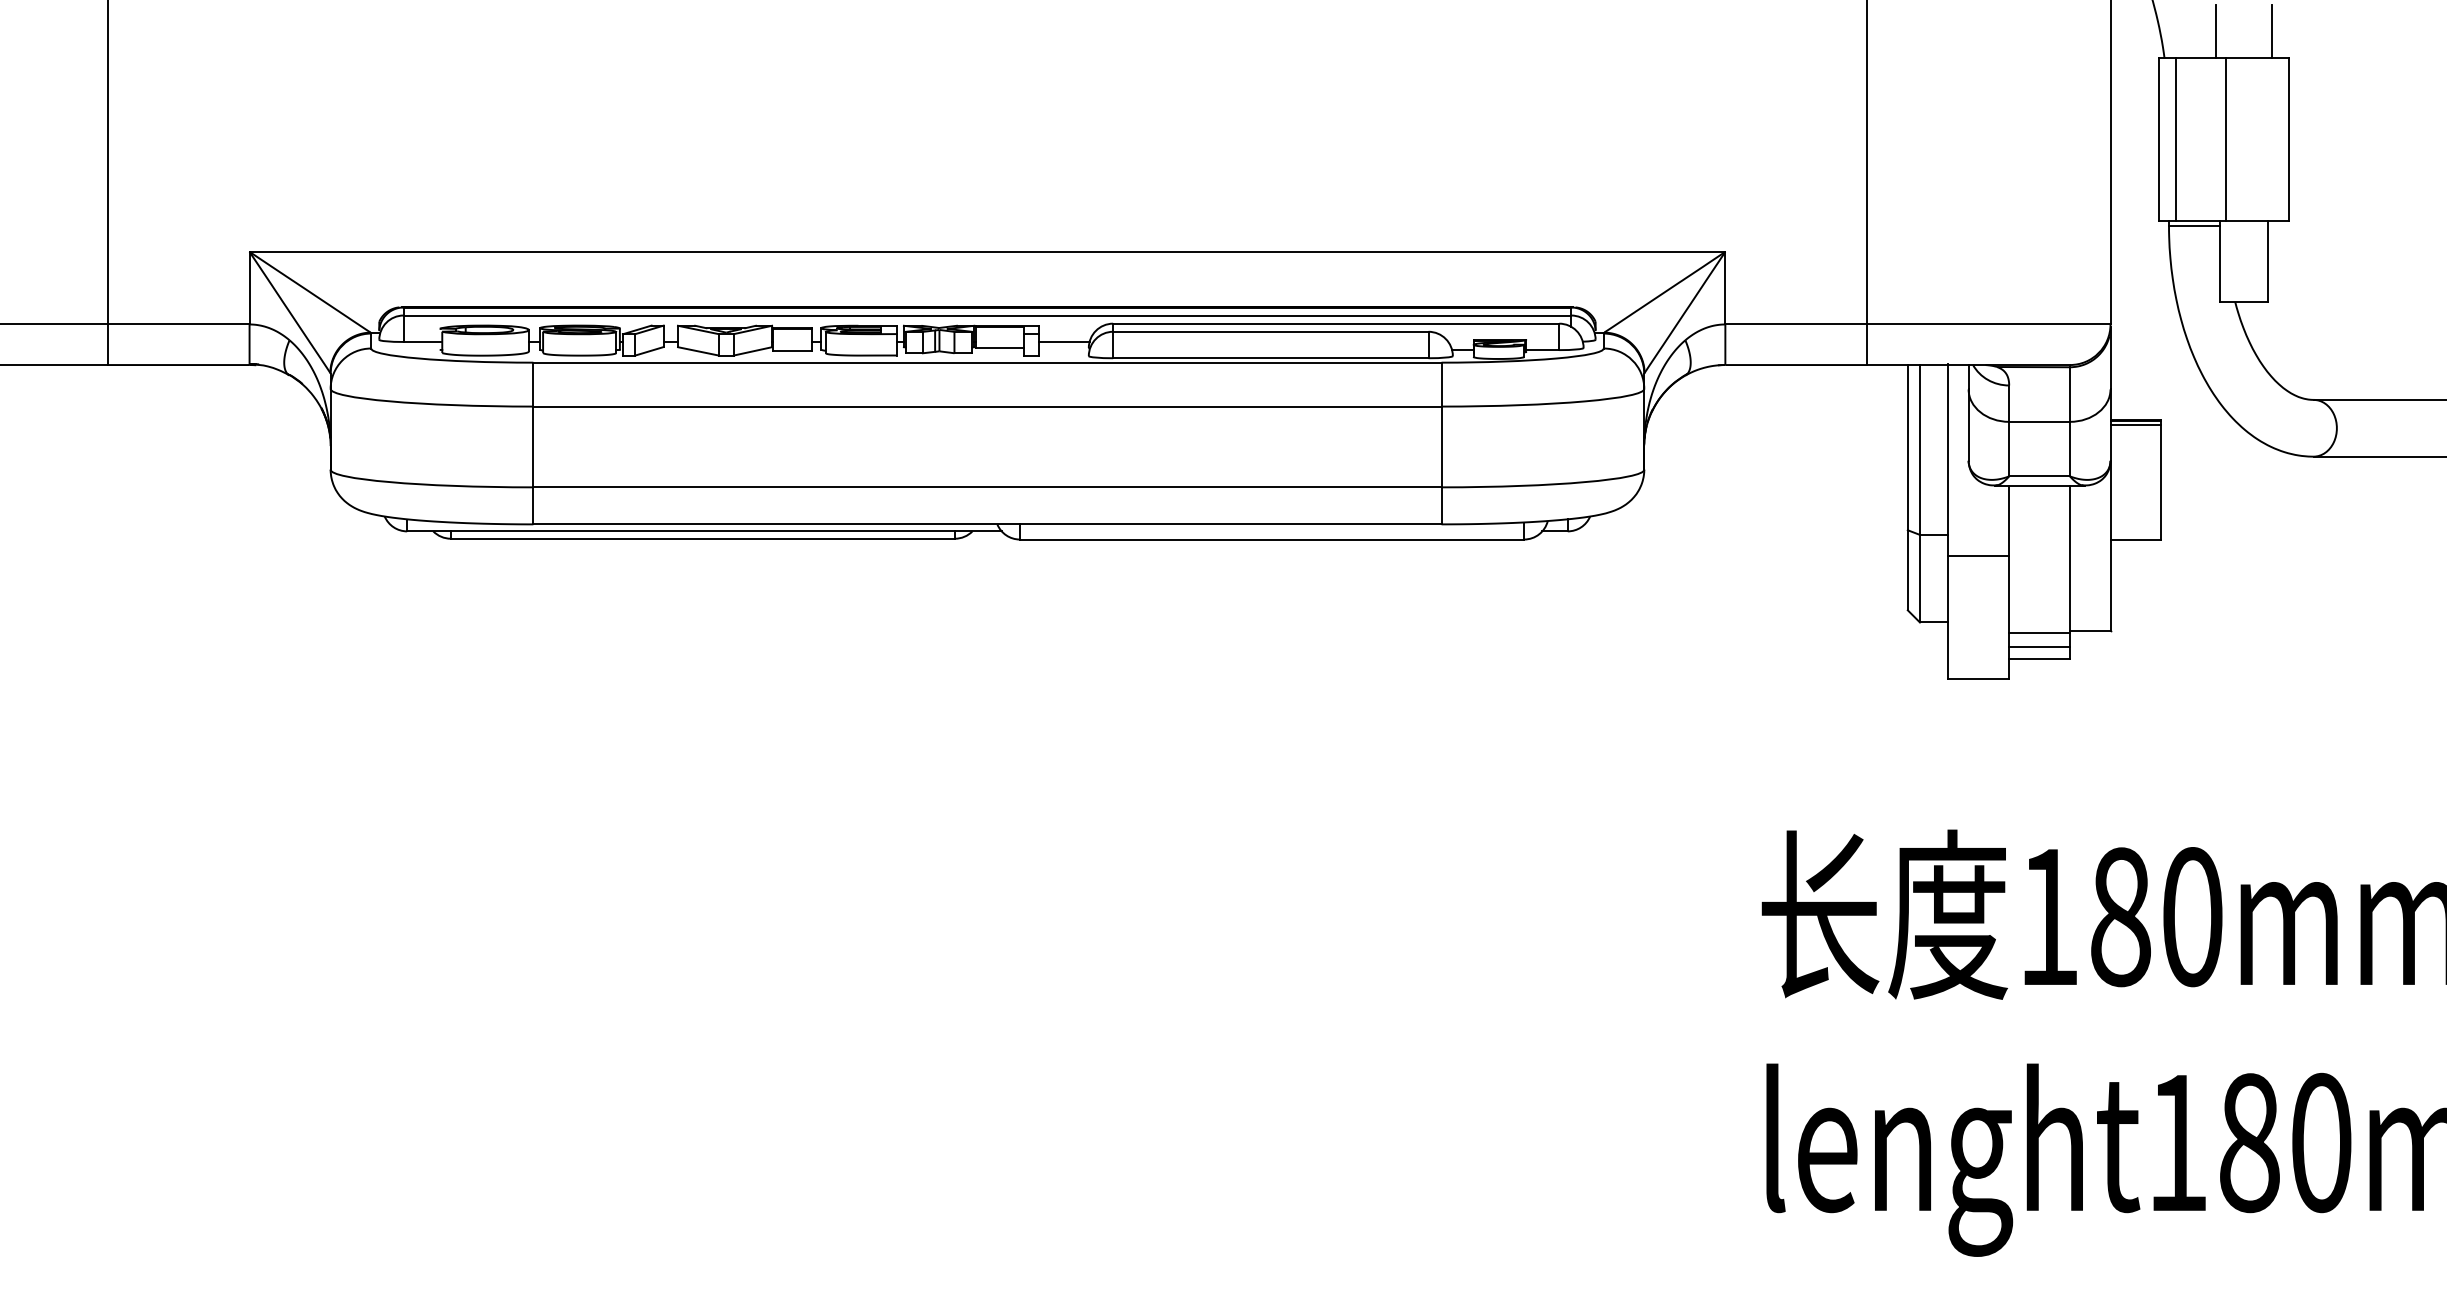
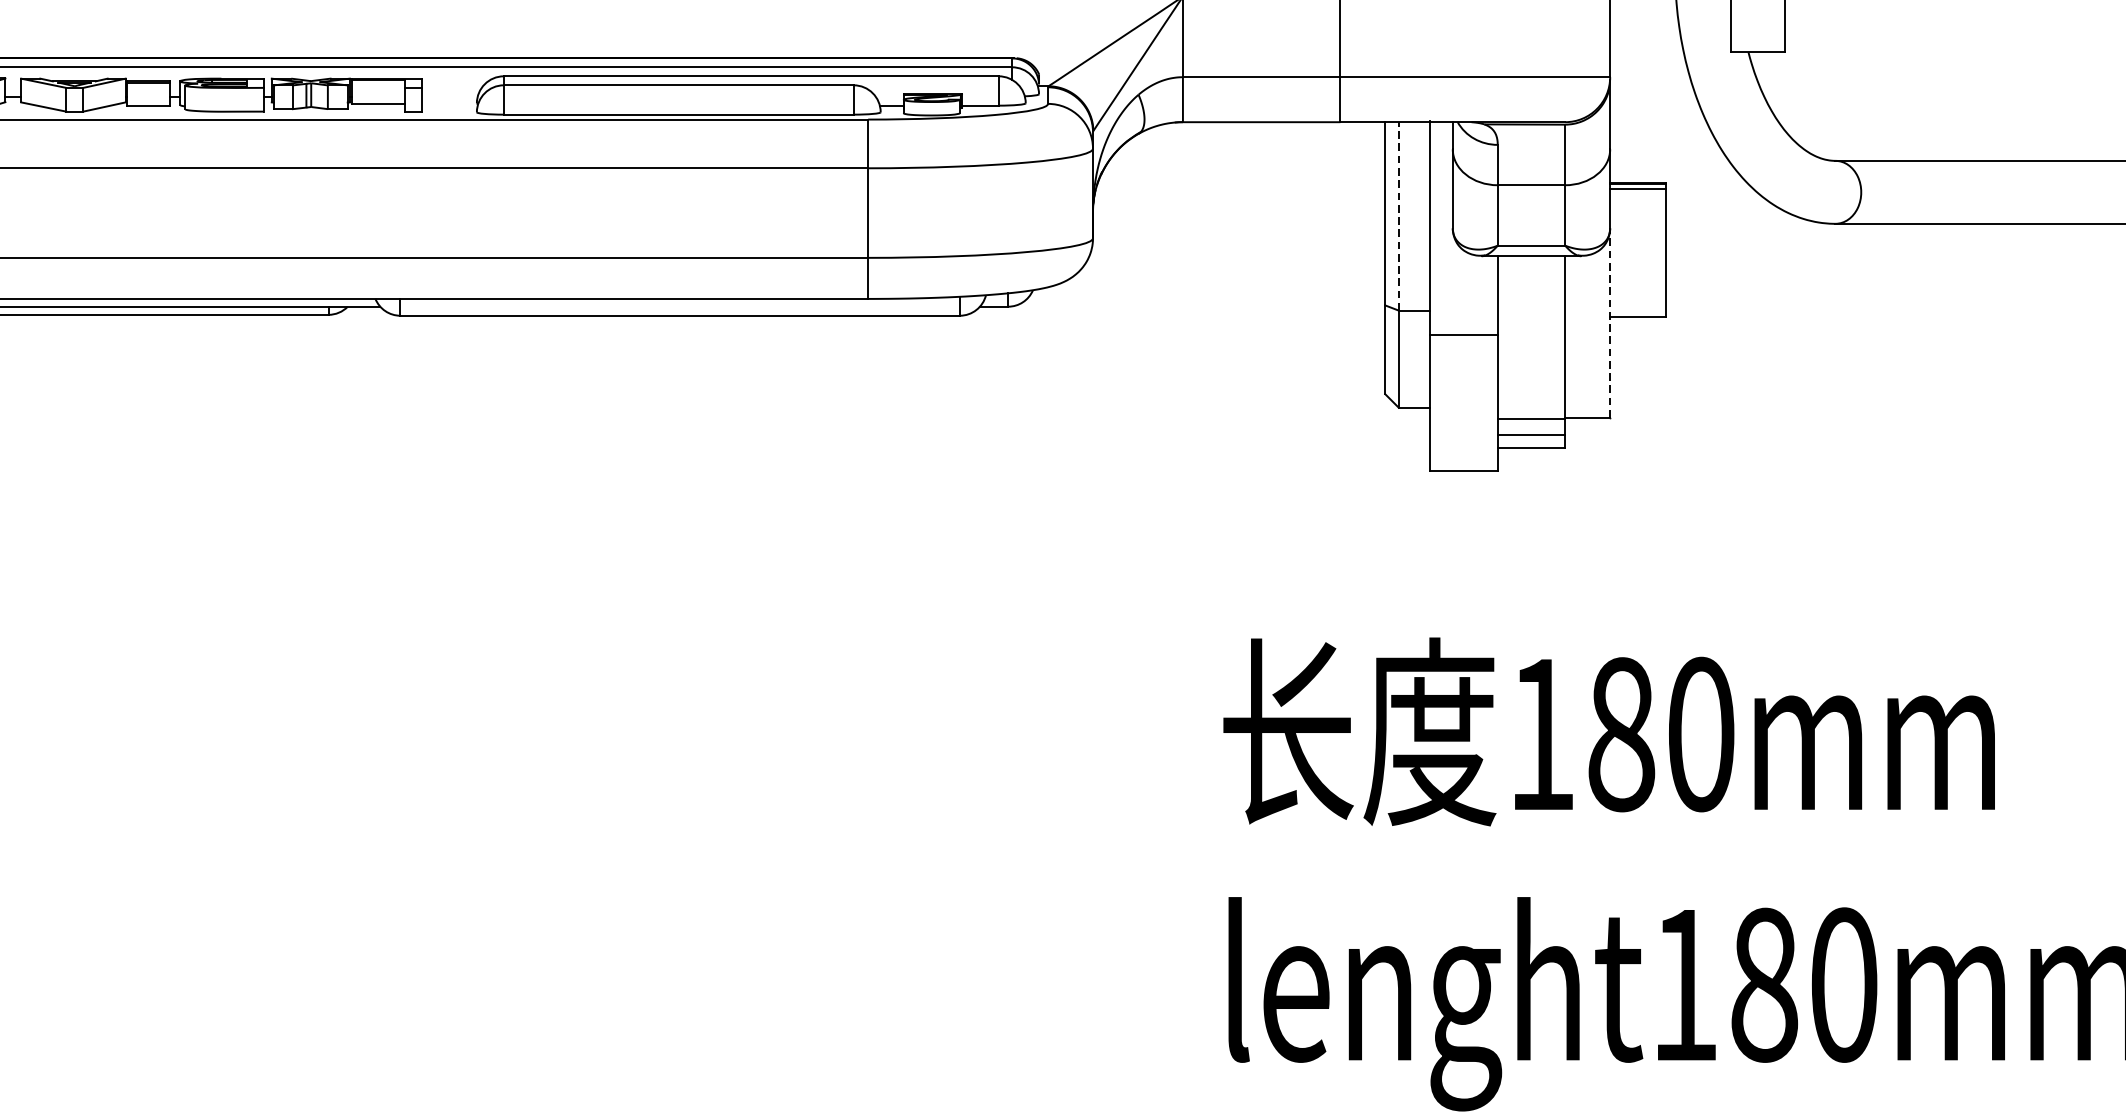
line: (1064, 341) -> (449, 96), removed
line: (1919, 449) -> (1398, 215), solid -> dashed
line: (2110, 545) -> (1610, 322), solid -> dashed

